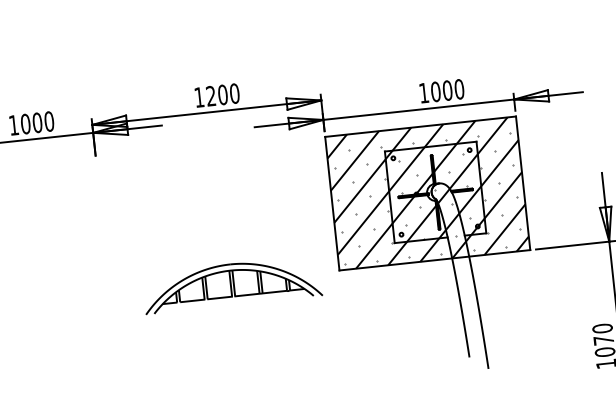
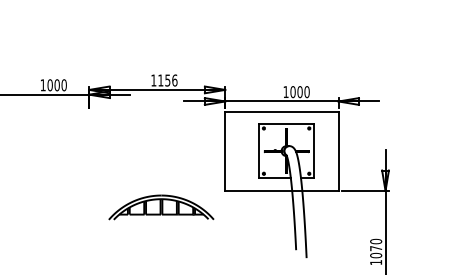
text: (222, 94) -> (167, 80), 1200 -> 1156
hatch: (426, 192) -> (281, 150), removed
part: (232, 284) -> (161, 207), moved

